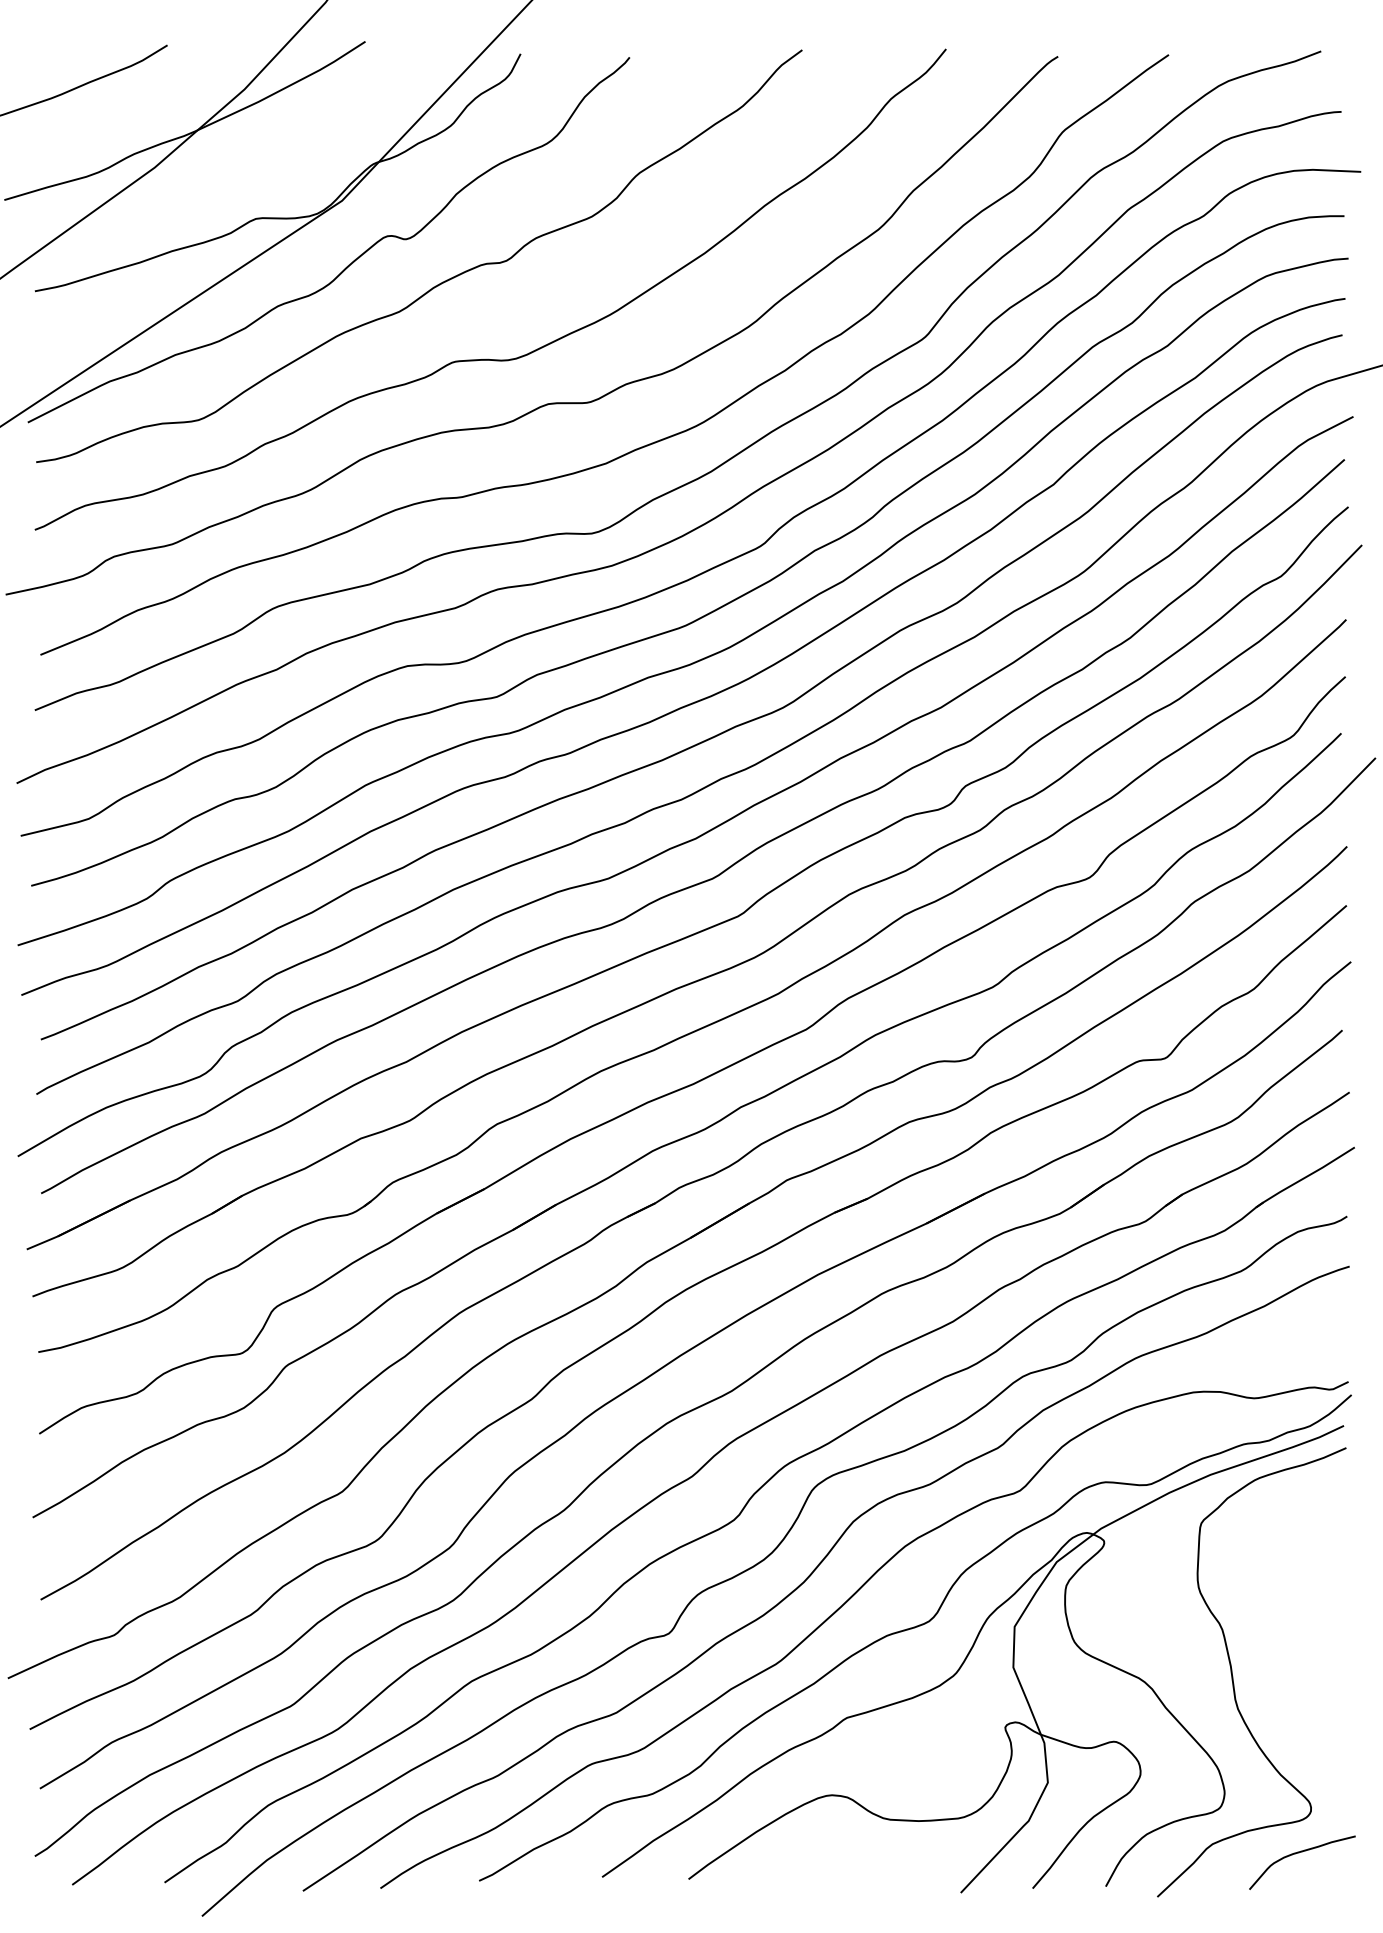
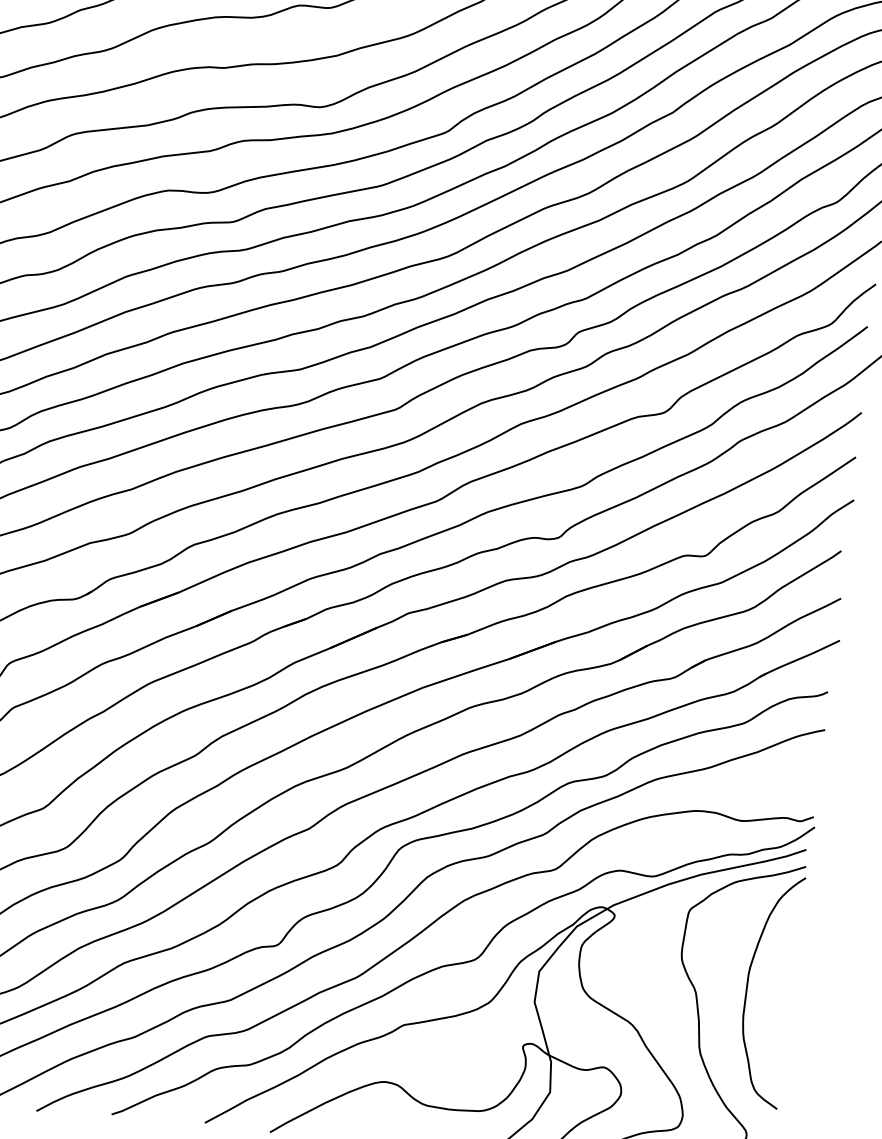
curve: (1289, 1615) -> (747, 988), added

